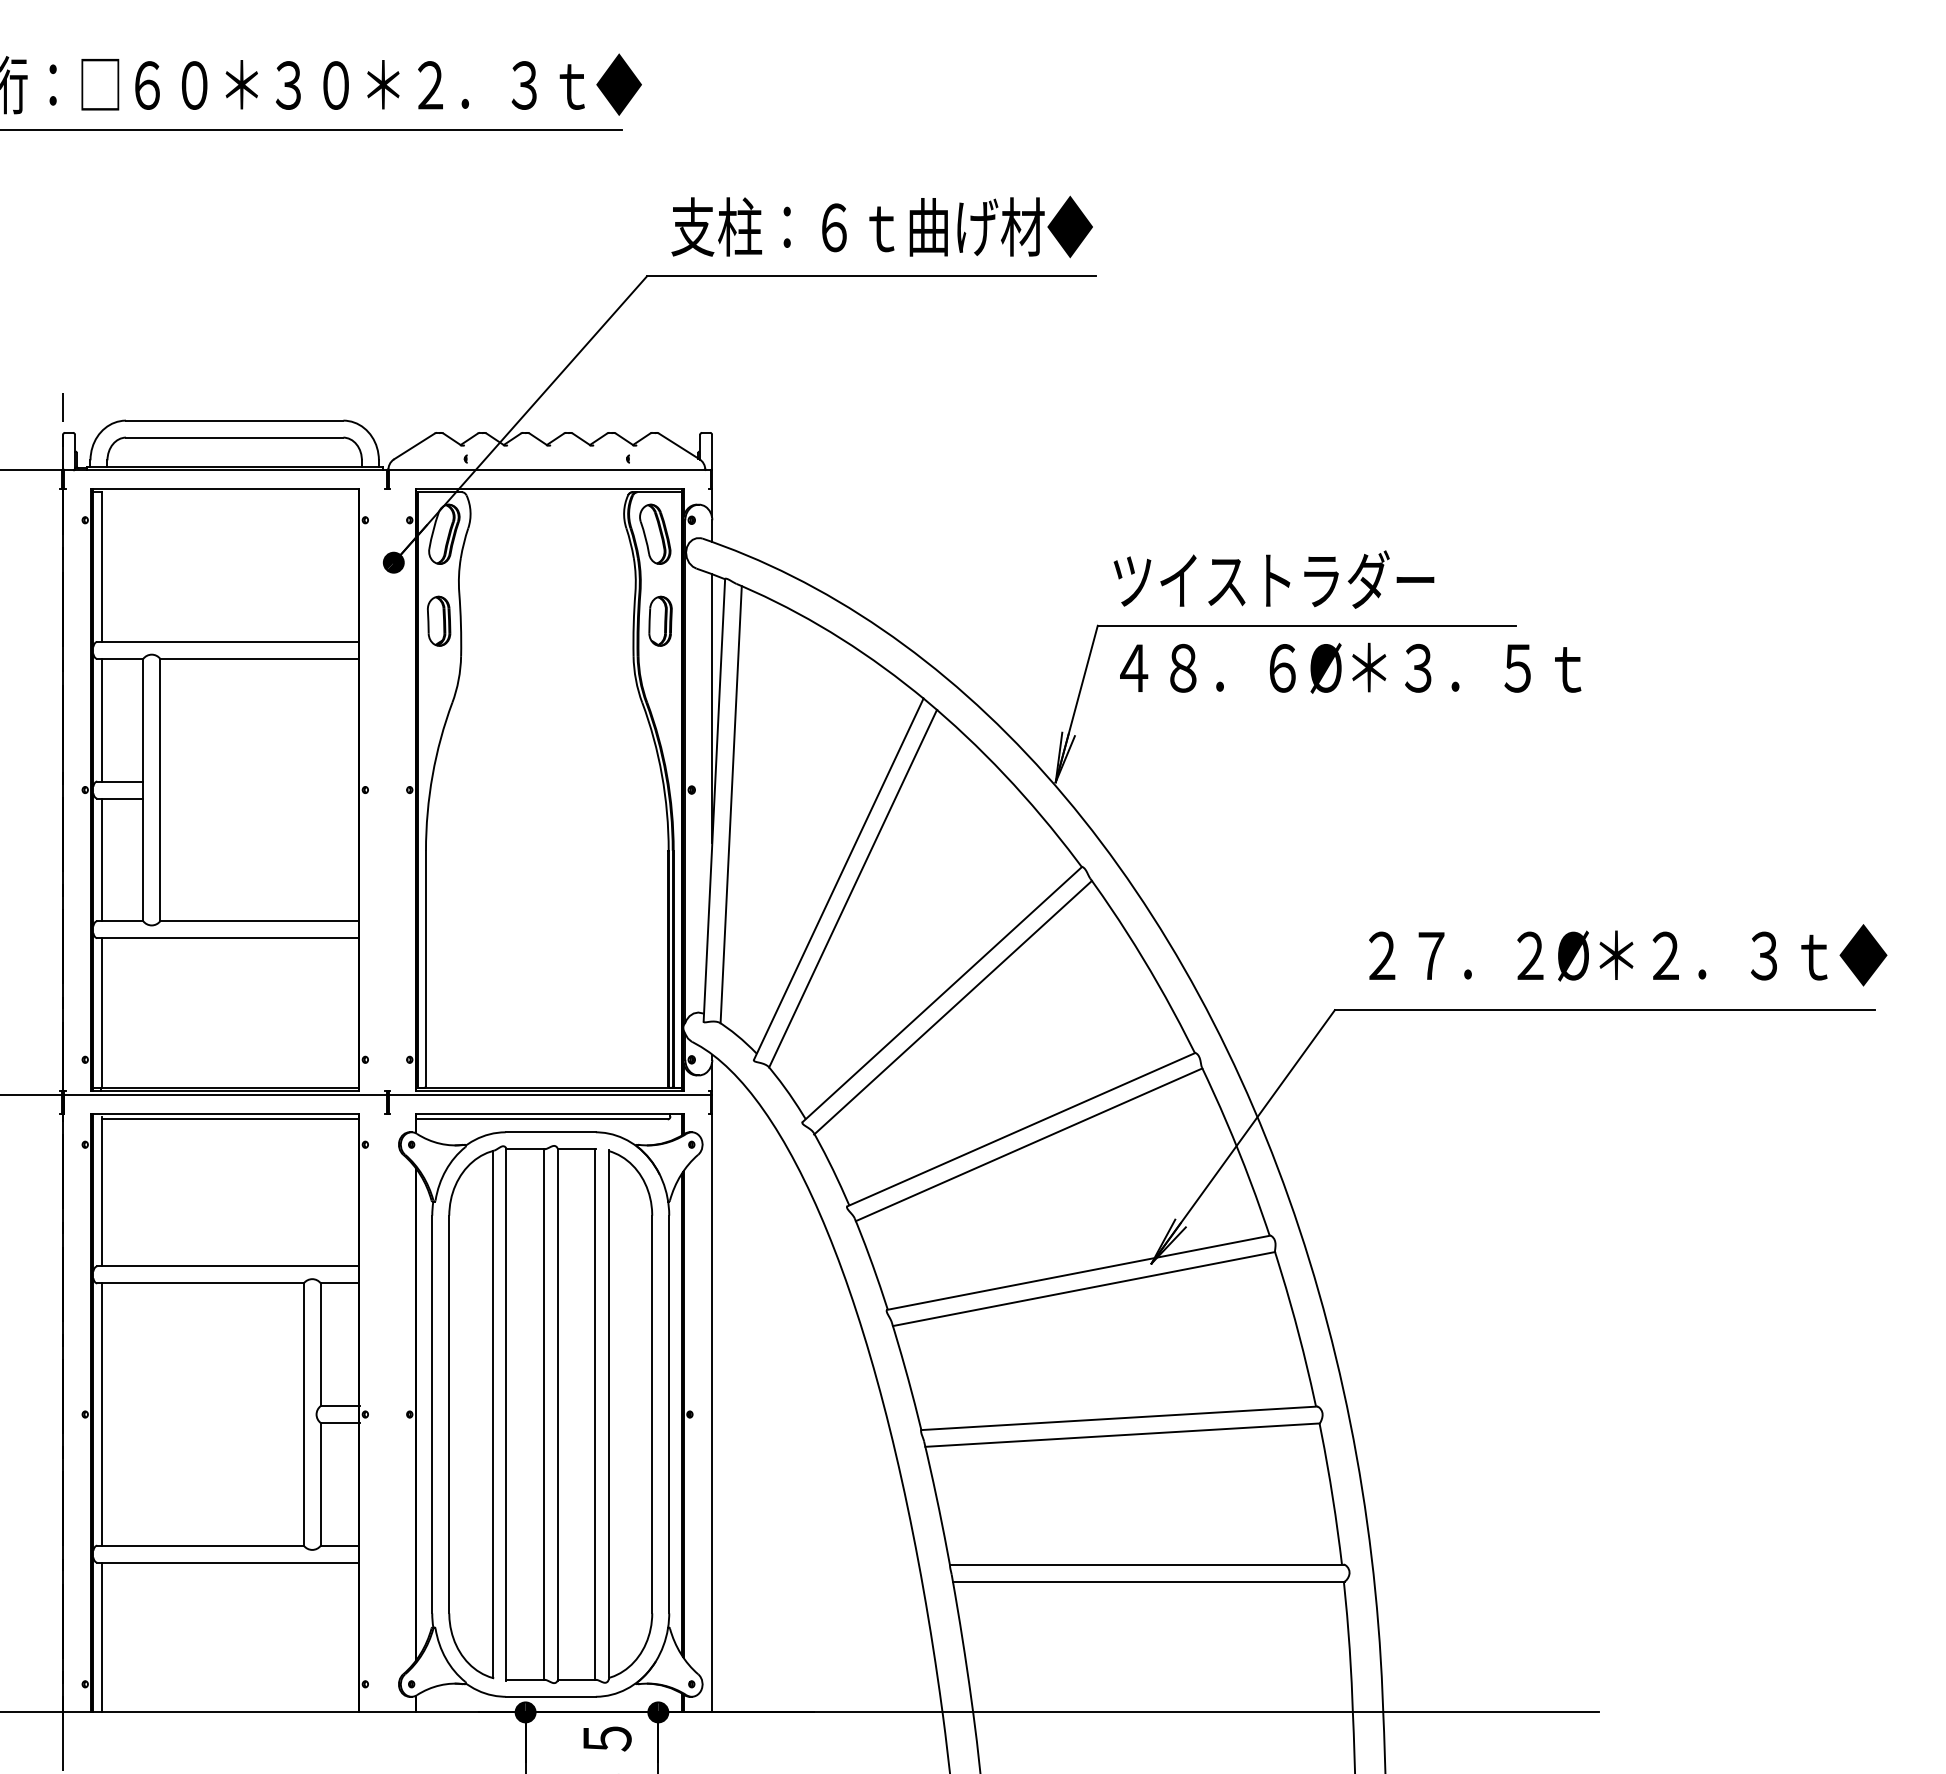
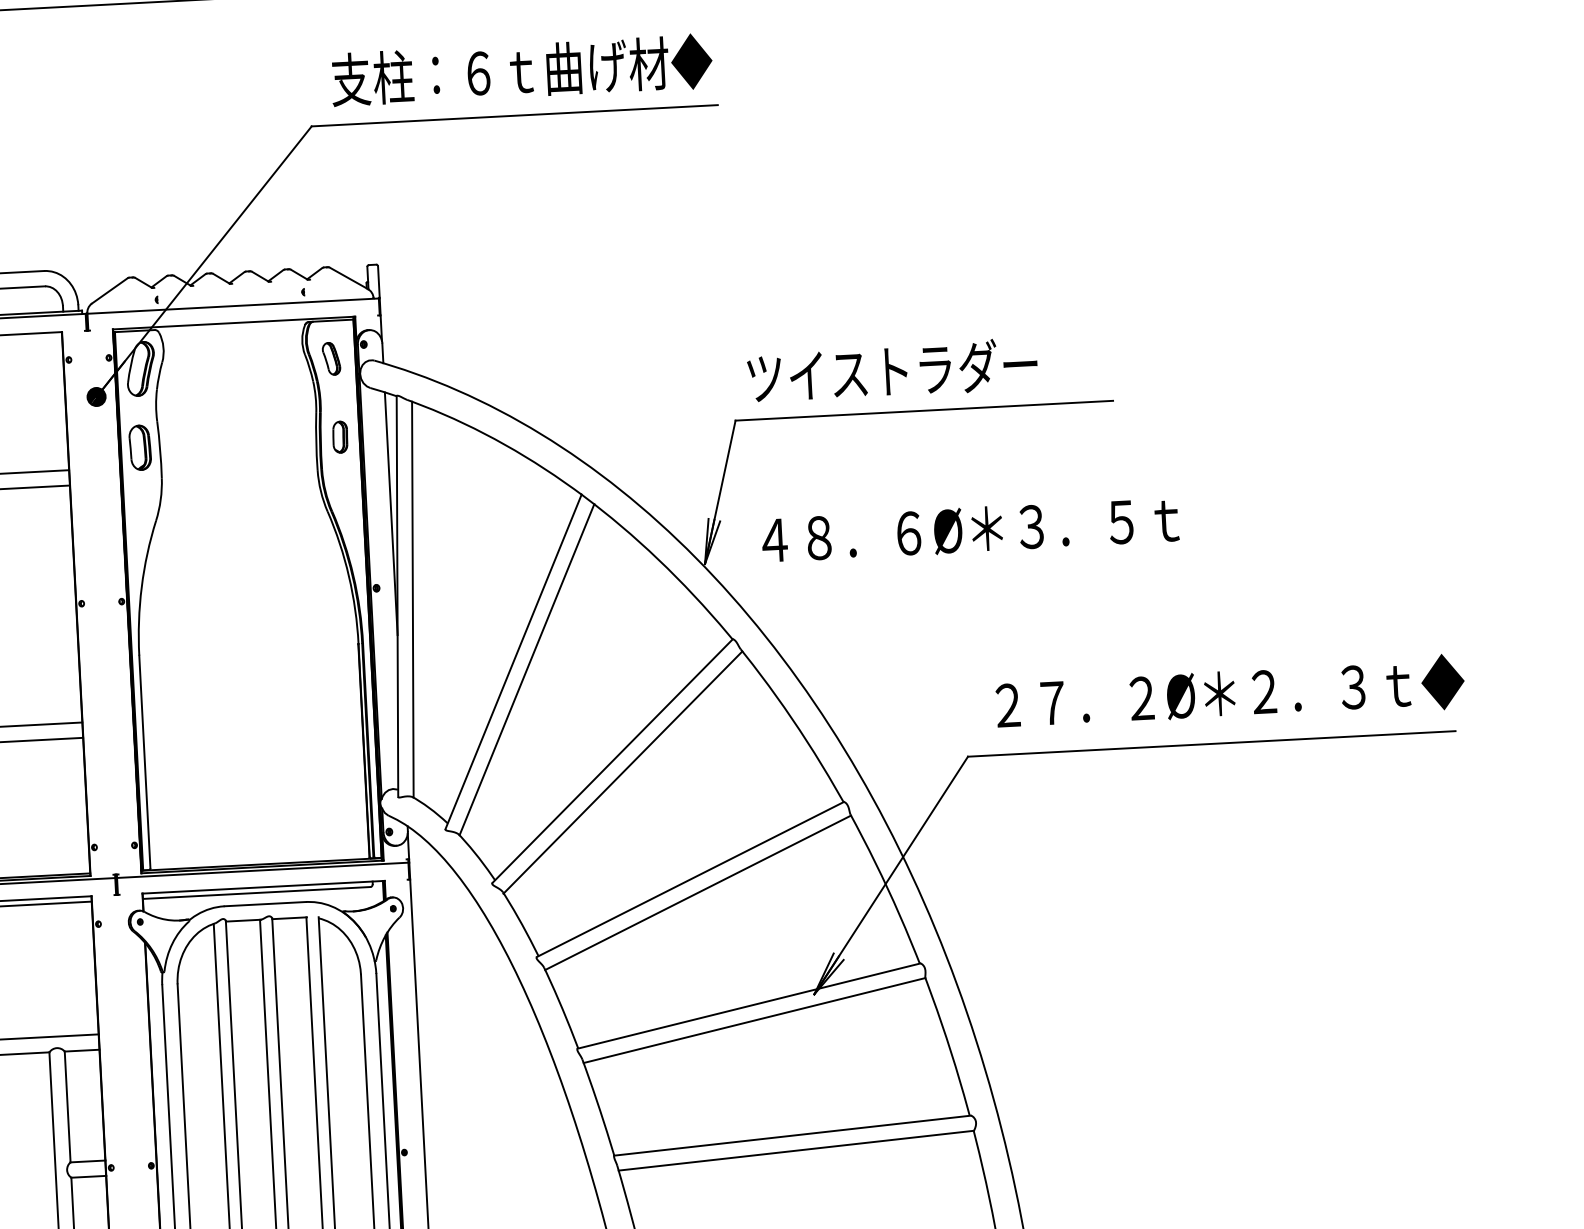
part: (655, 533) -> (331, 358), size x0.6
part: (660, 620) -> (340, 436), size x0.7
text: (1350, 667) -> (970, 529), moved

